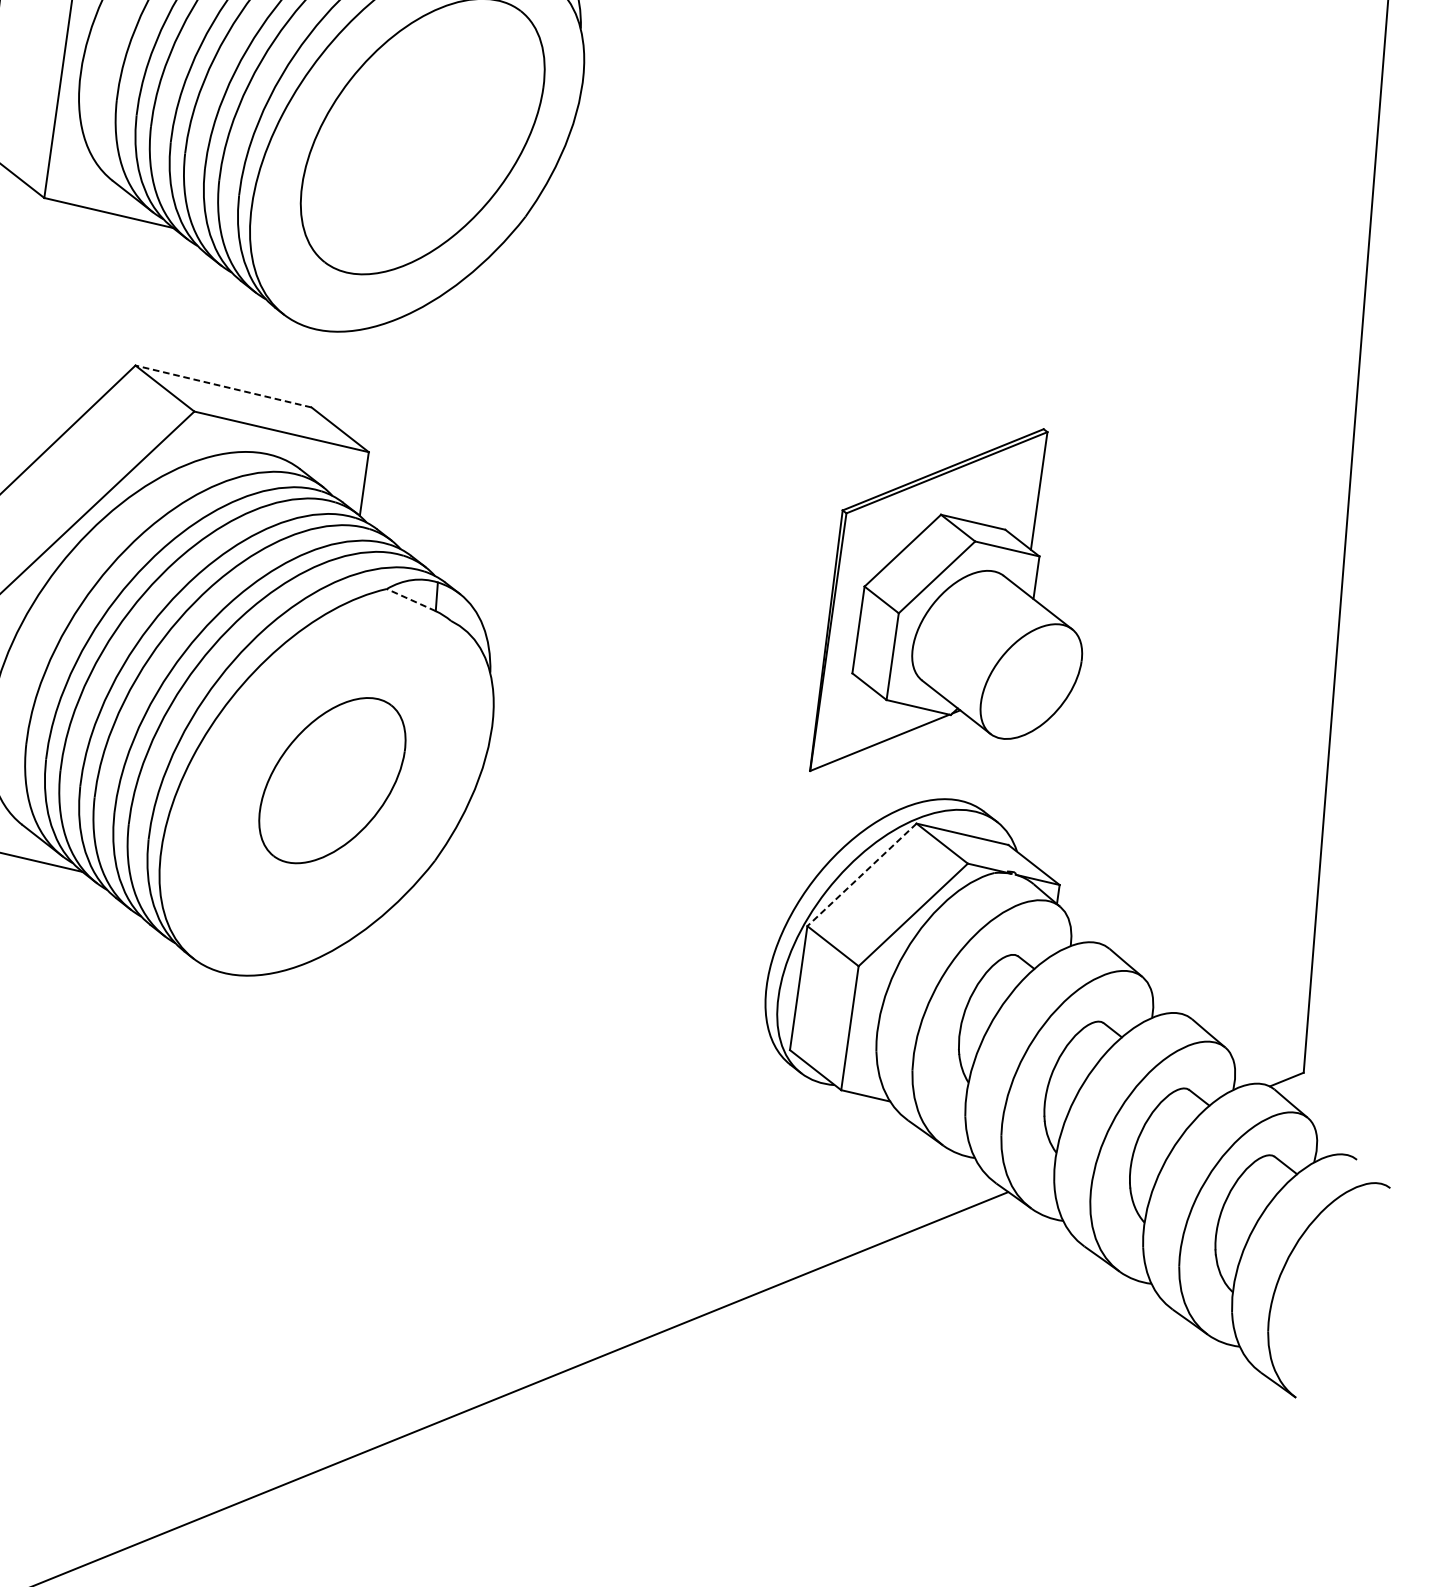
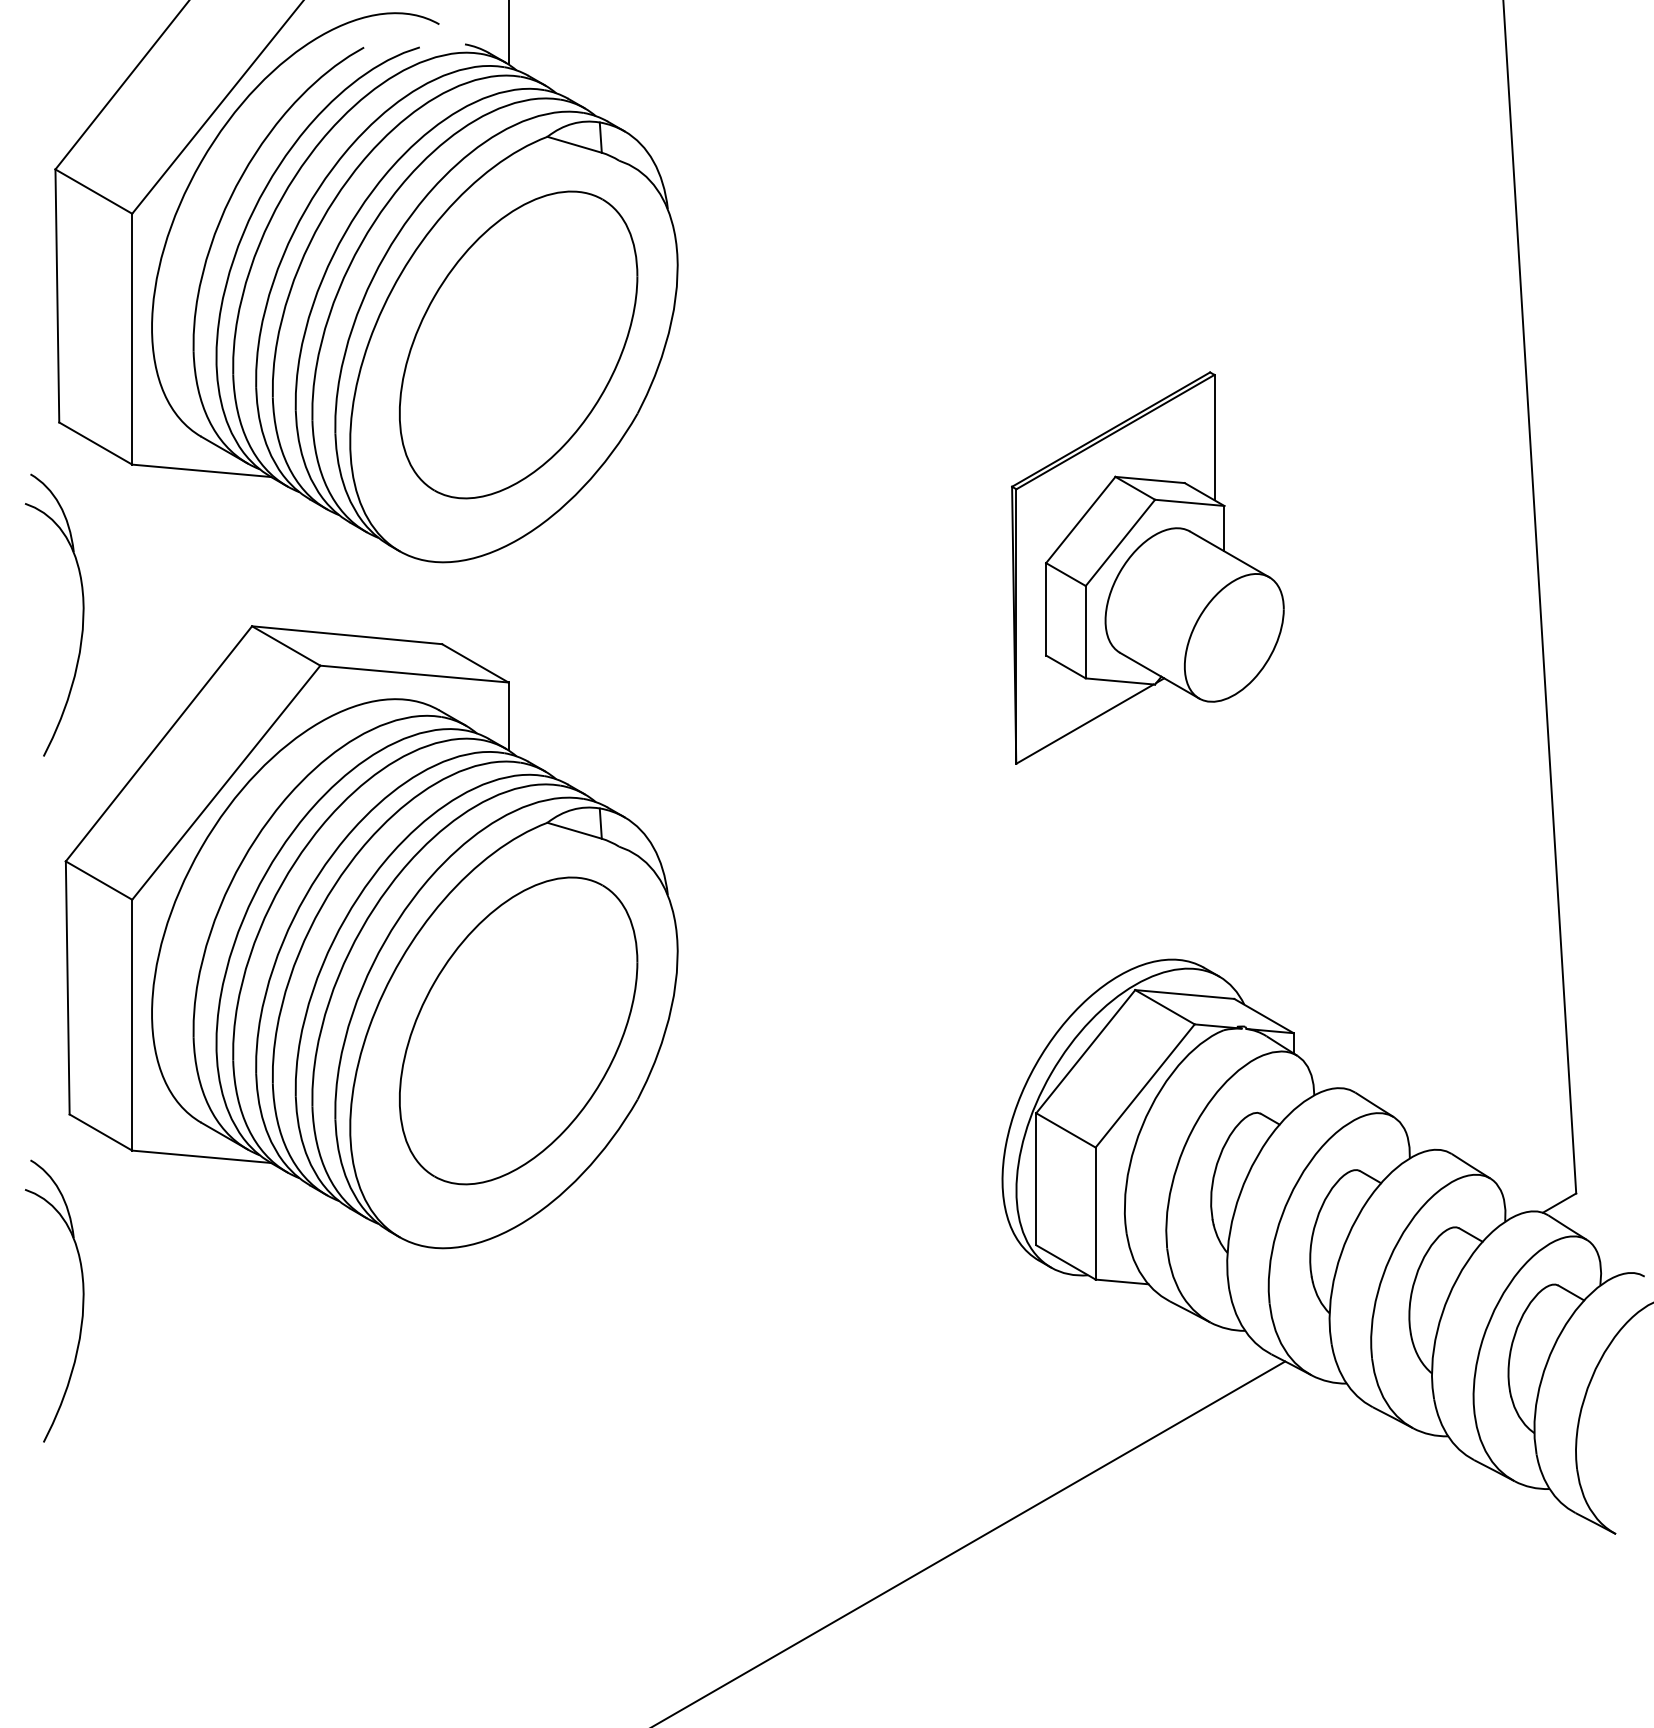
line: (222, 386) -> (346, 635), dashed -> solid
line: (411, 599) -> (574, 830), dashed -> solid
part: (959, 604) -> (1147, 567), moved
part: (332, 780) -> (518, 1030), size x1.67
line: (861, 875) -> (1085, 1052), dashed -> solid

